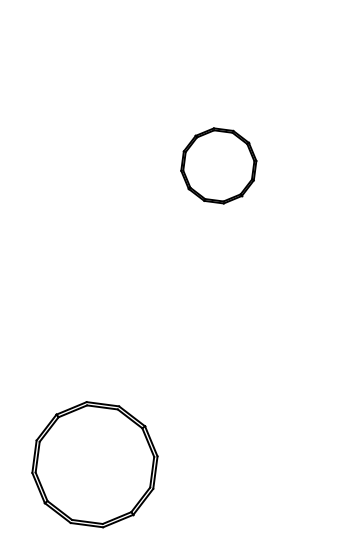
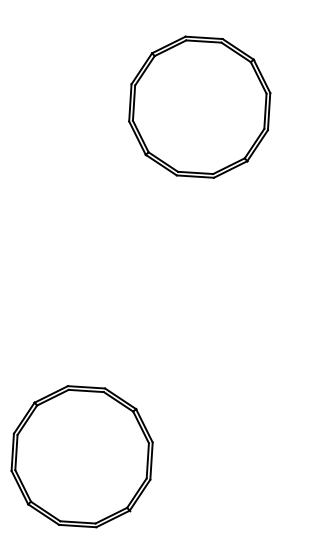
part: (218, 165) -> (199, 106), size x1.67

